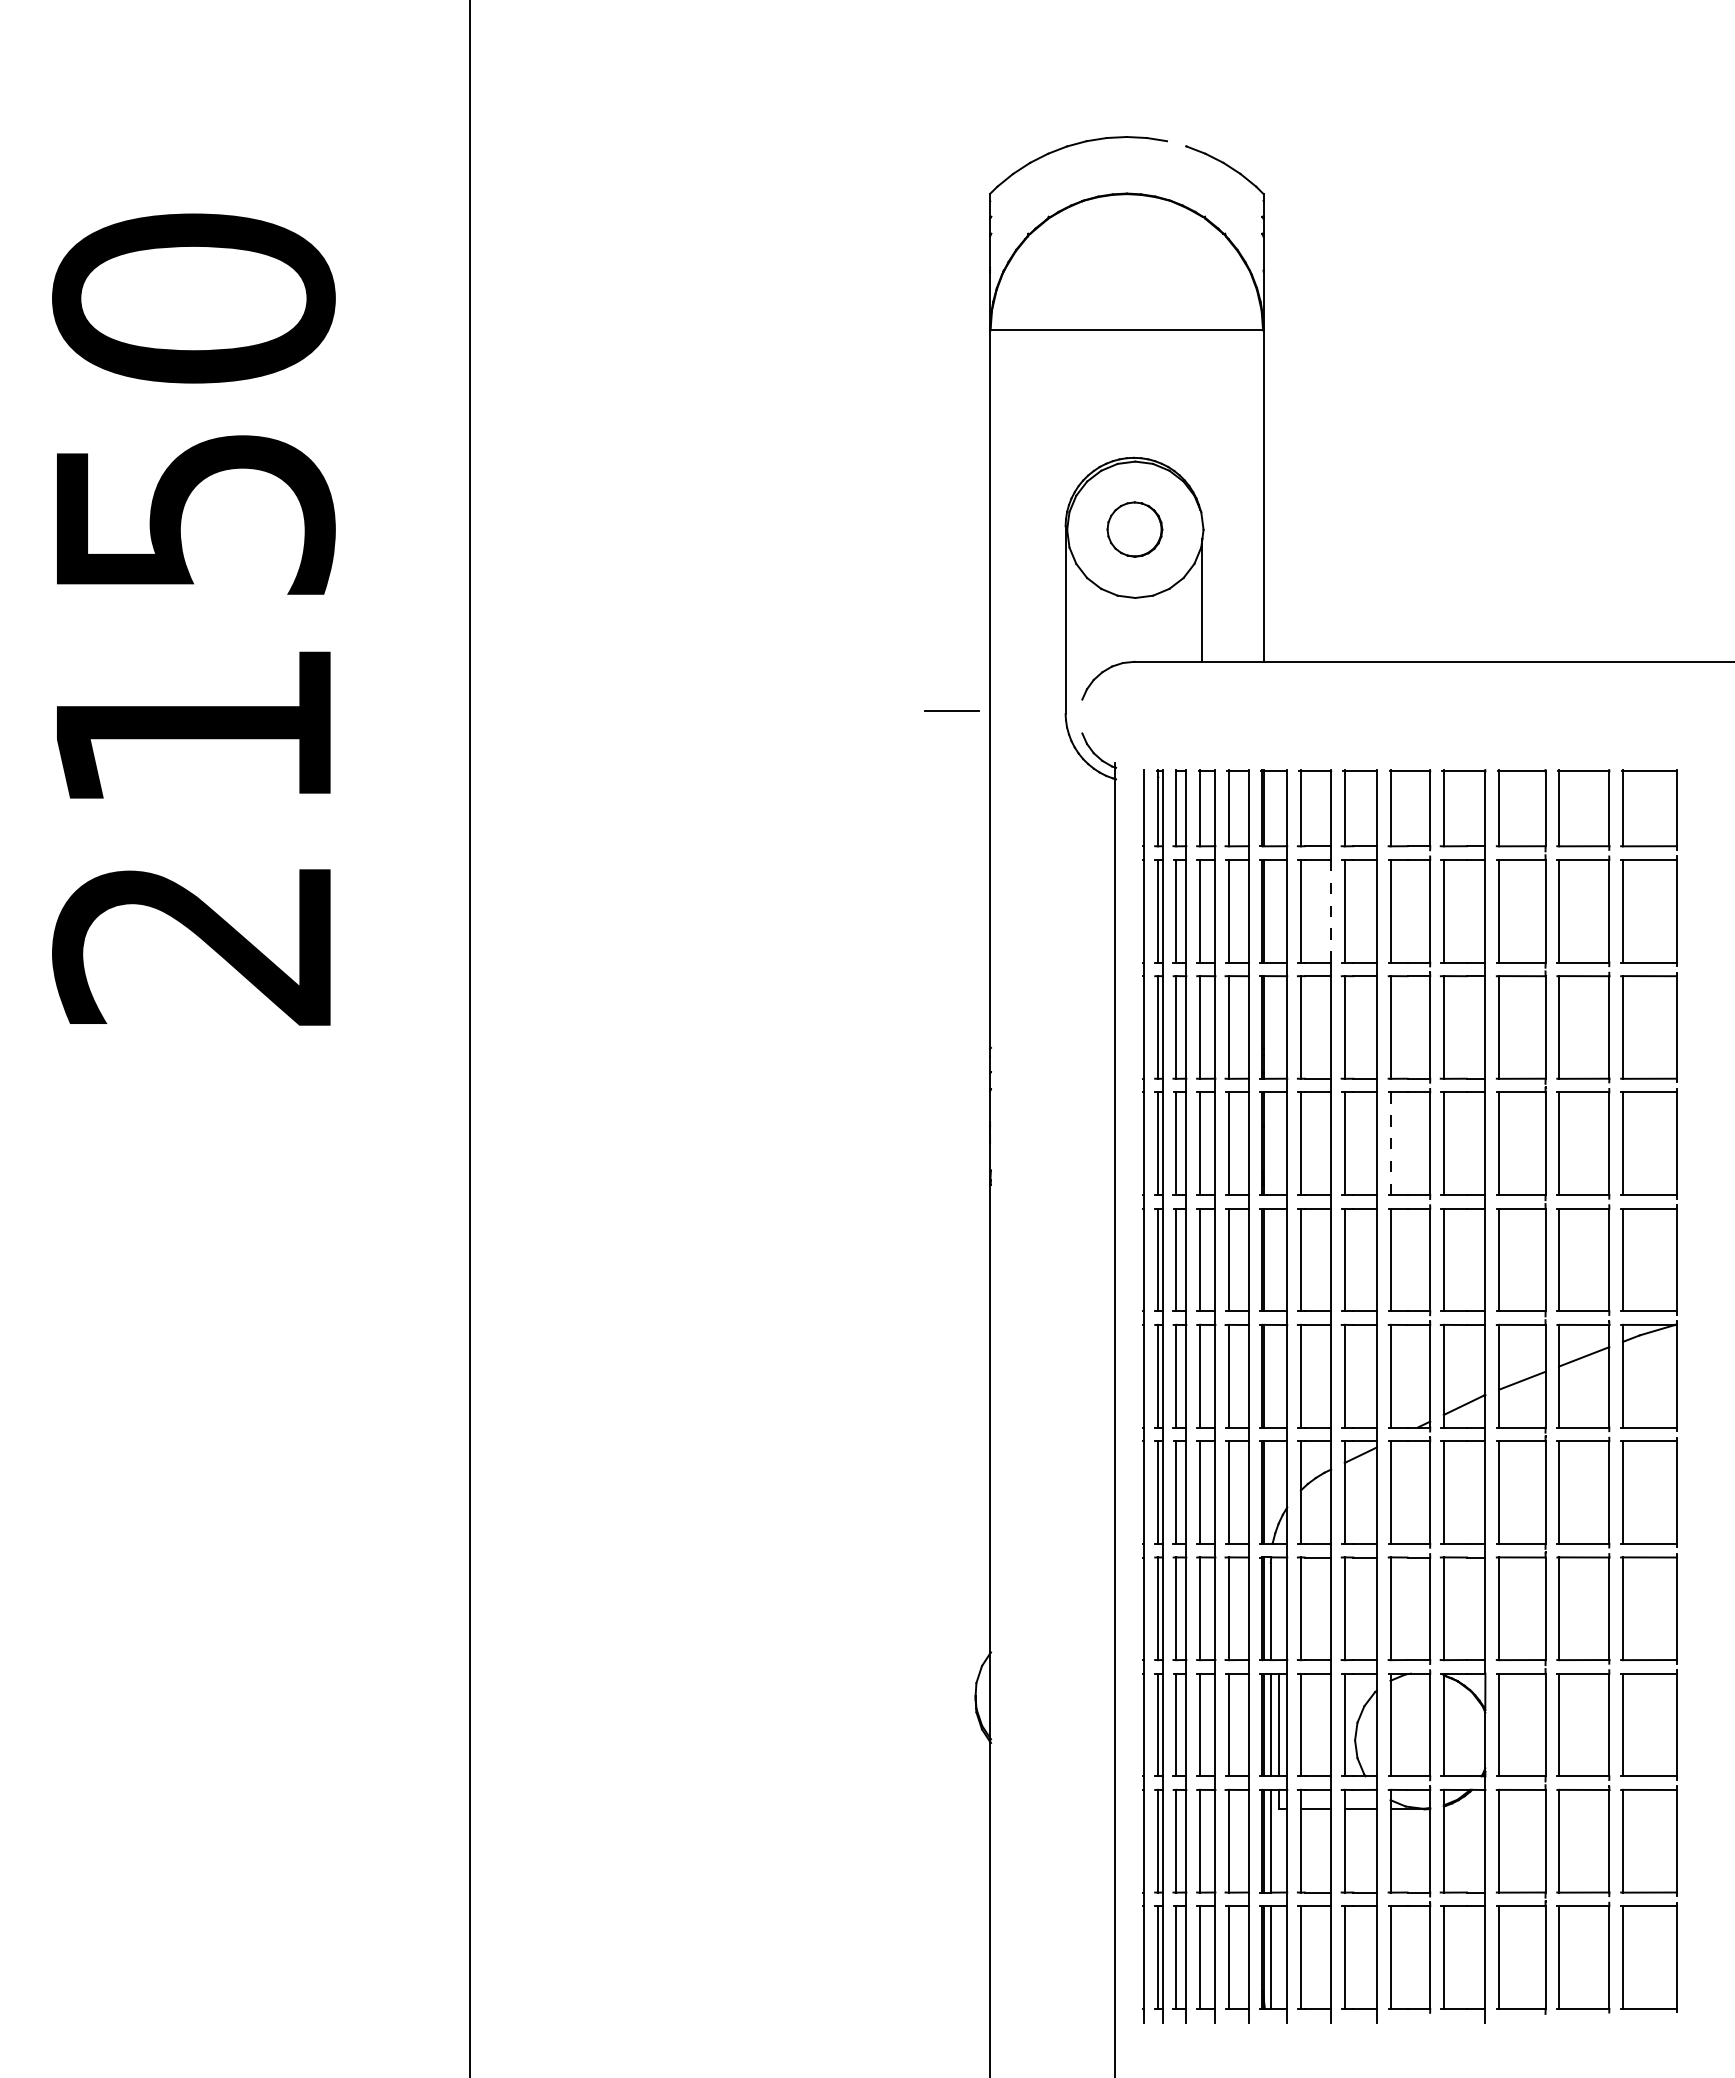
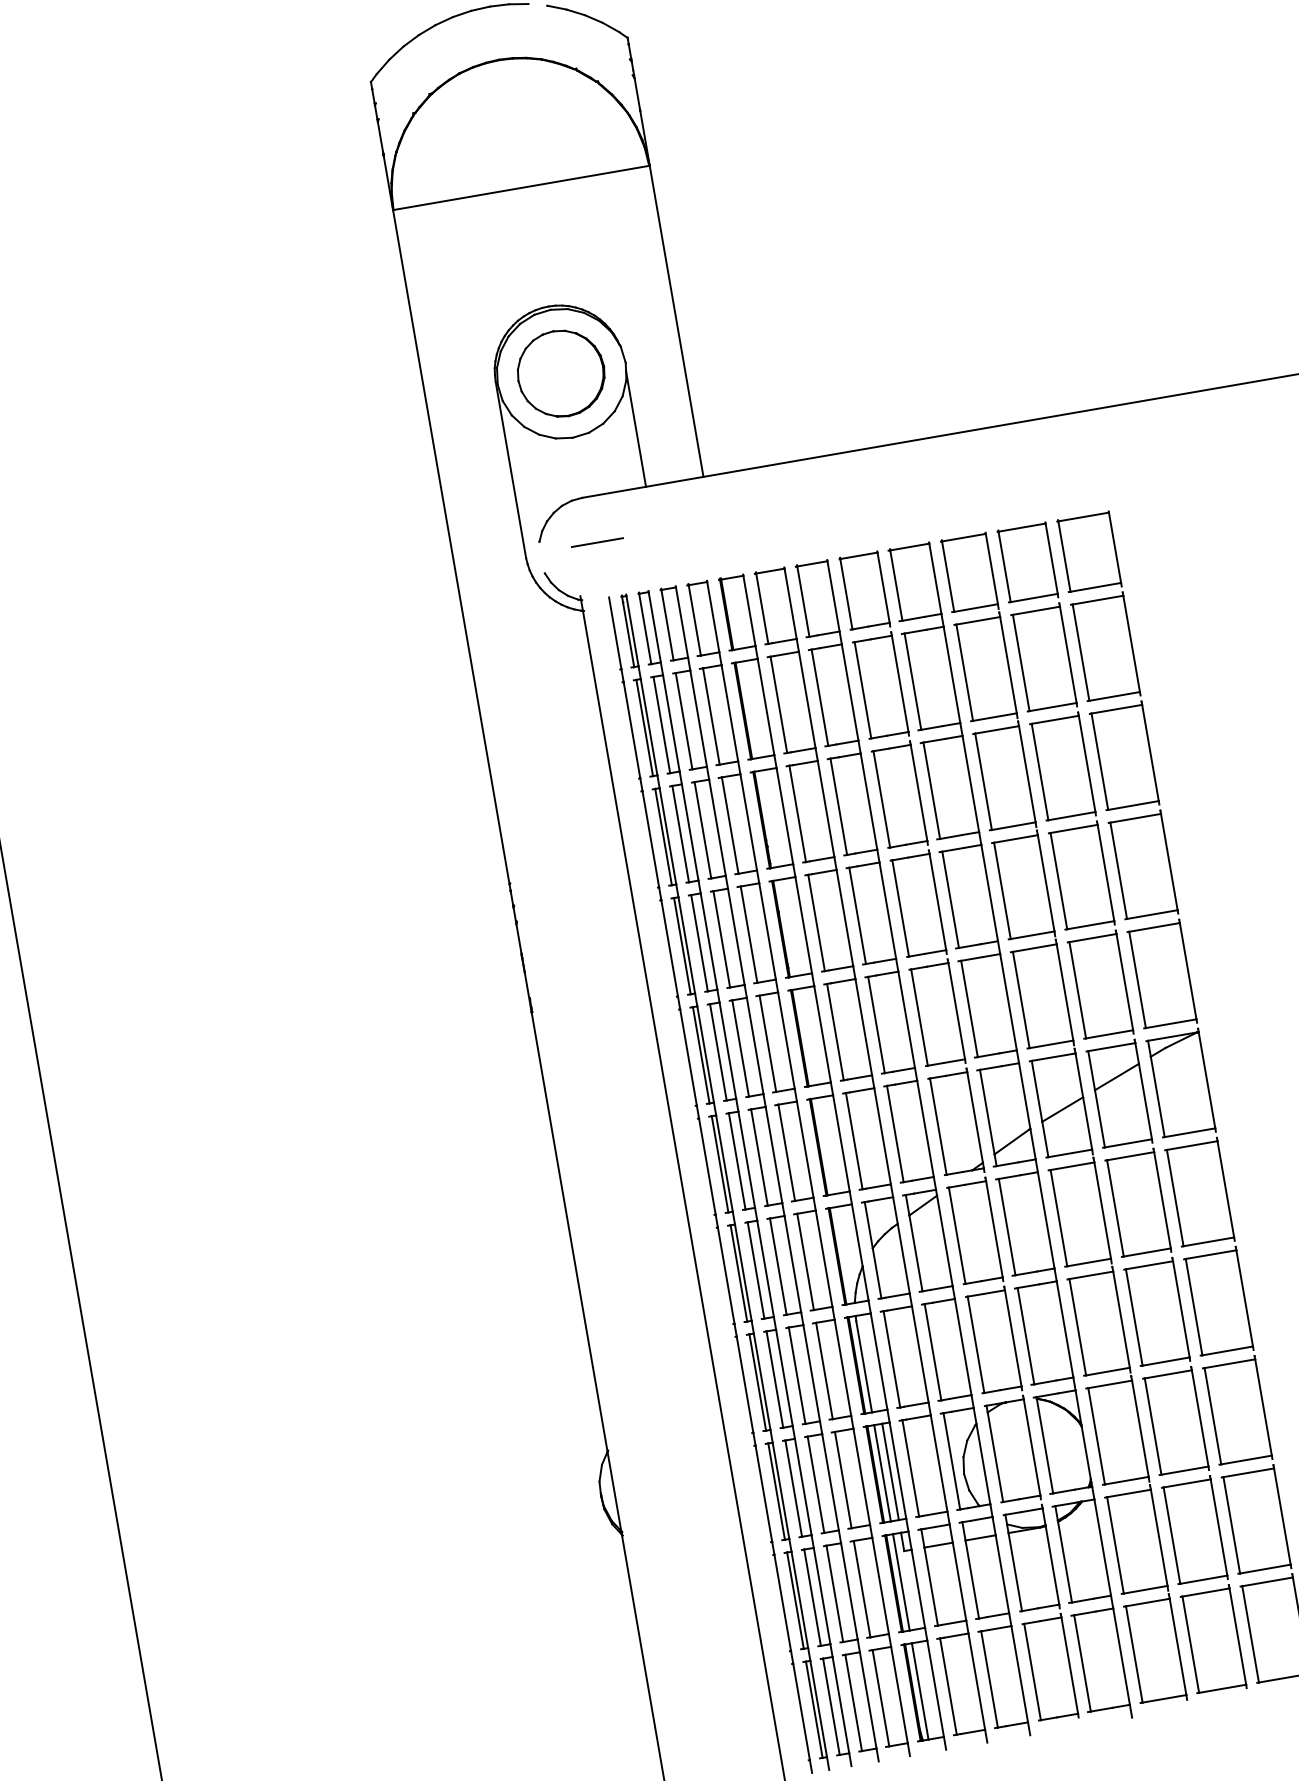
part: (1134, 529) -> (560, 373), size x1.67
line: (951, 710) -> (596, 542), moved
line: (1331, 910) -> (807, 699), dashed -> solid
line: (1390, 1143) -> (900, 908), dashed -> solid

